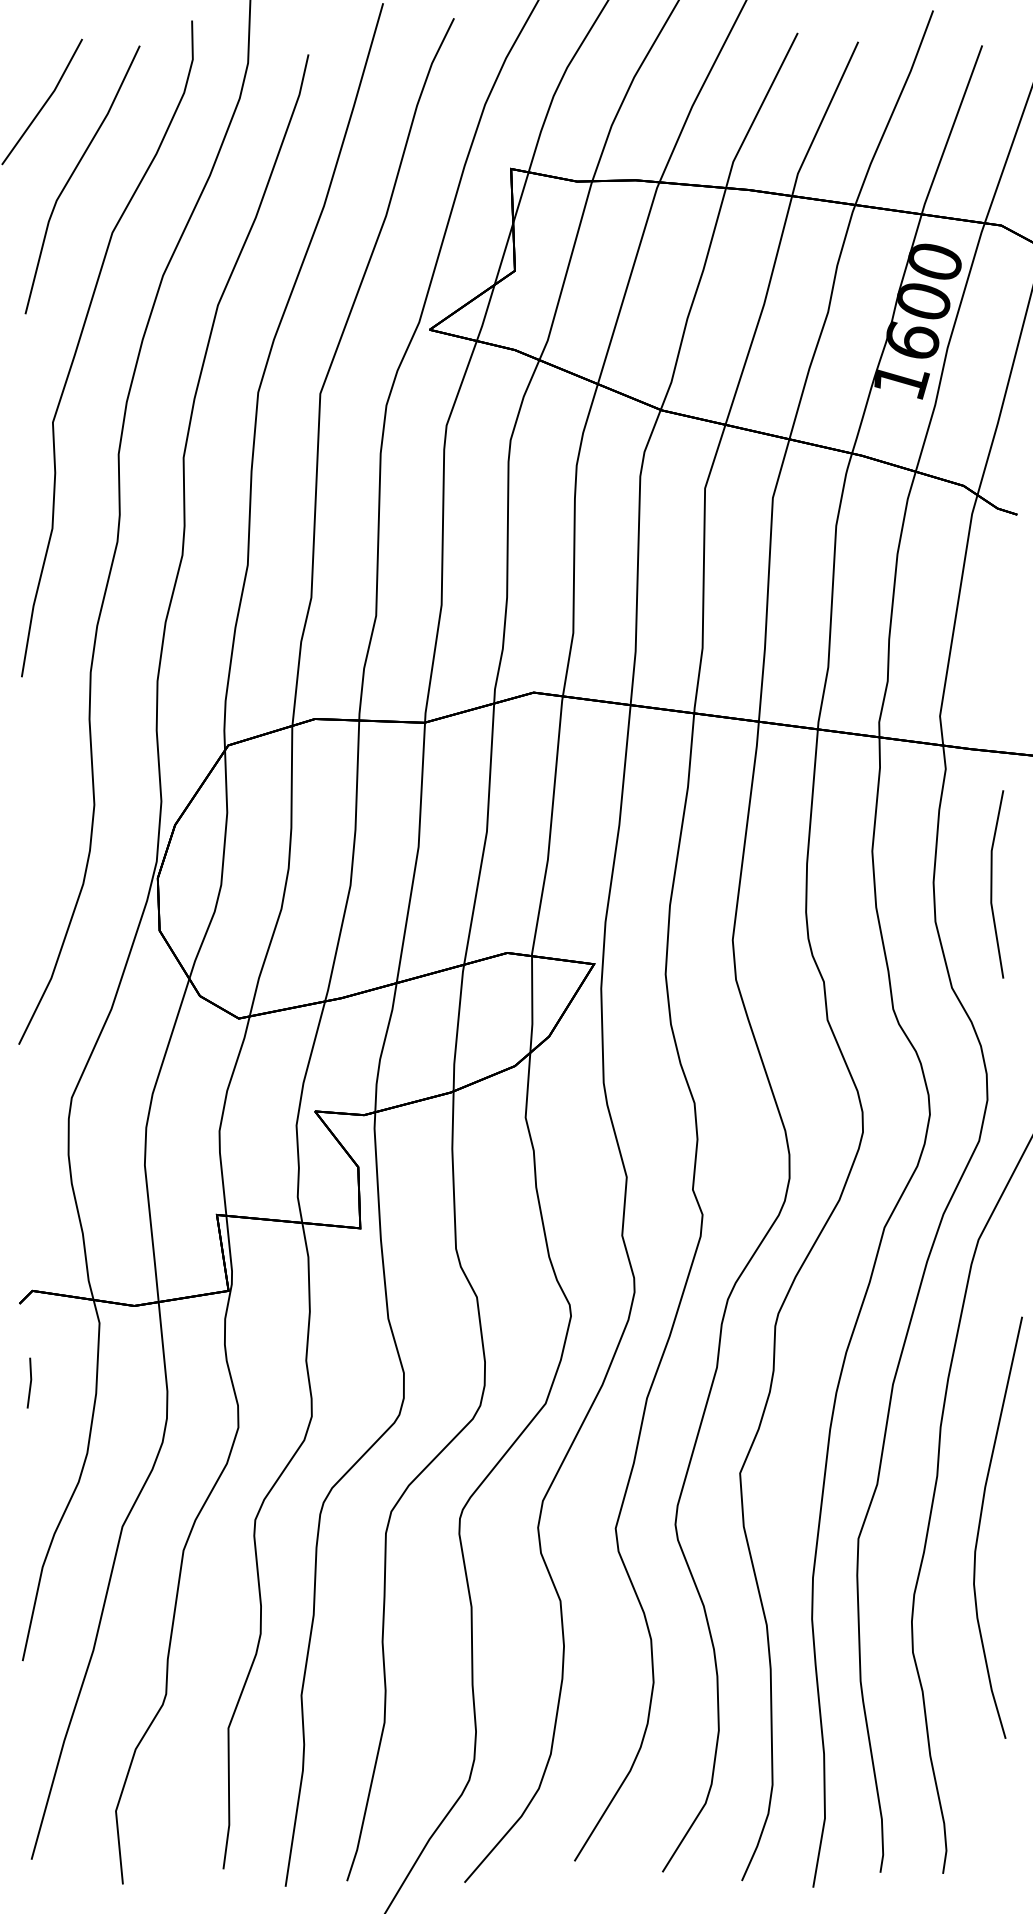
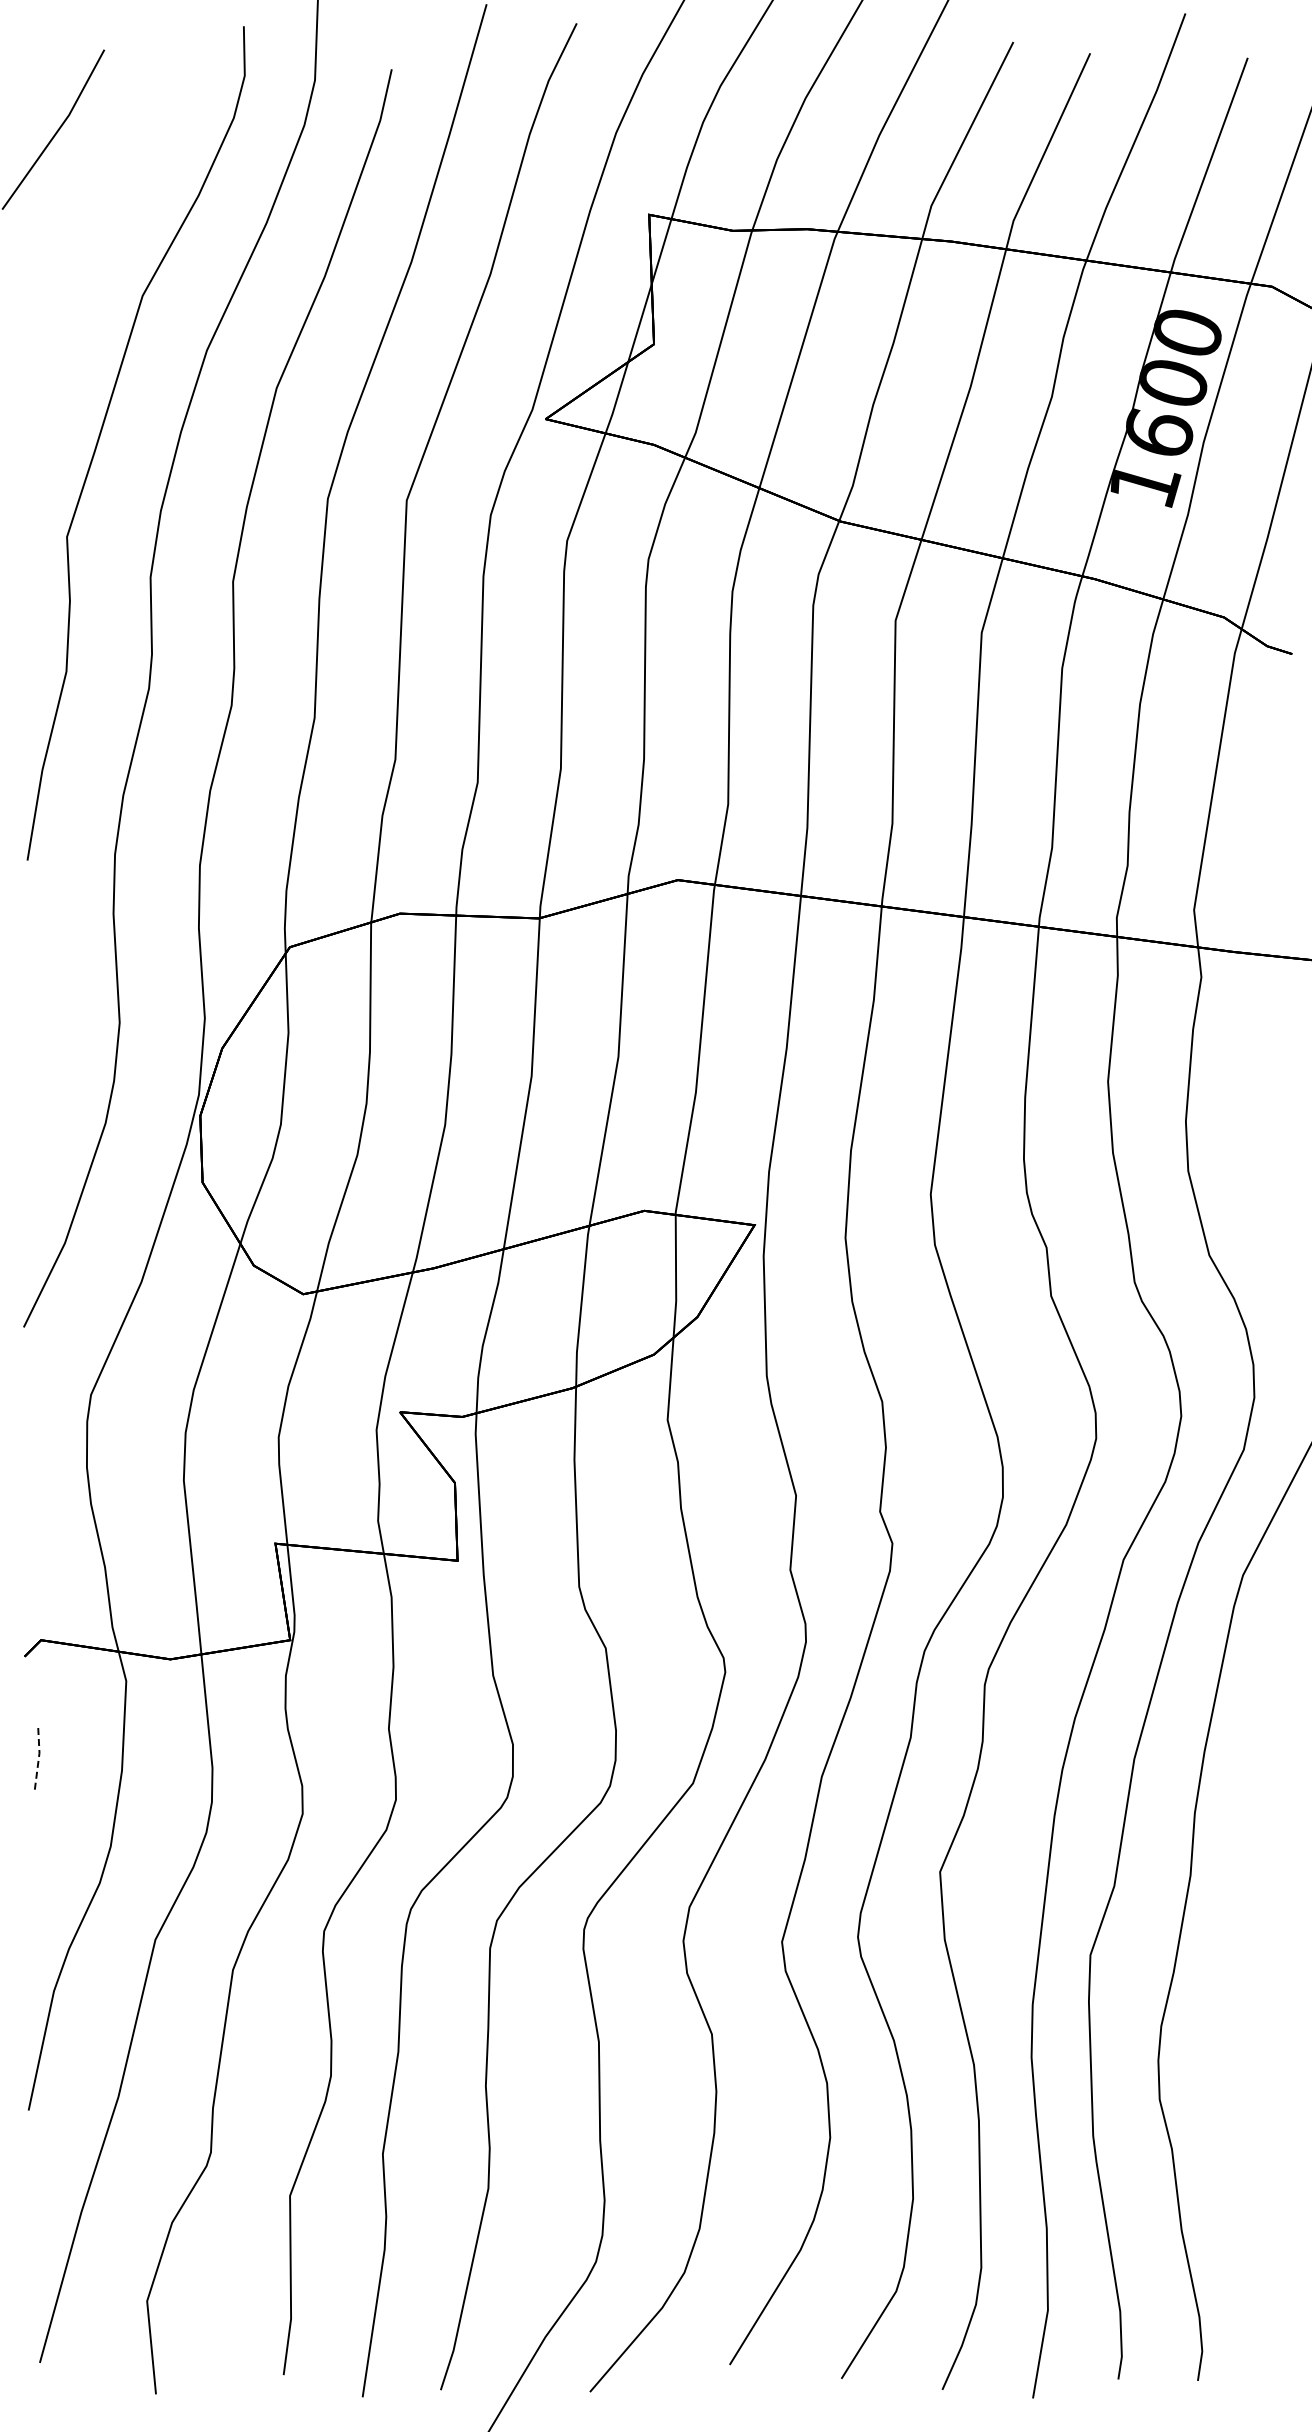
line: (72, 175) -> (92, 222), removed
line: (992, 884) -> (1260, 1123), removed
line: (31, 1382) -> (39, 1756), solid -> dashed
curve: (980, 1524) -> (1245, 1936), removed

